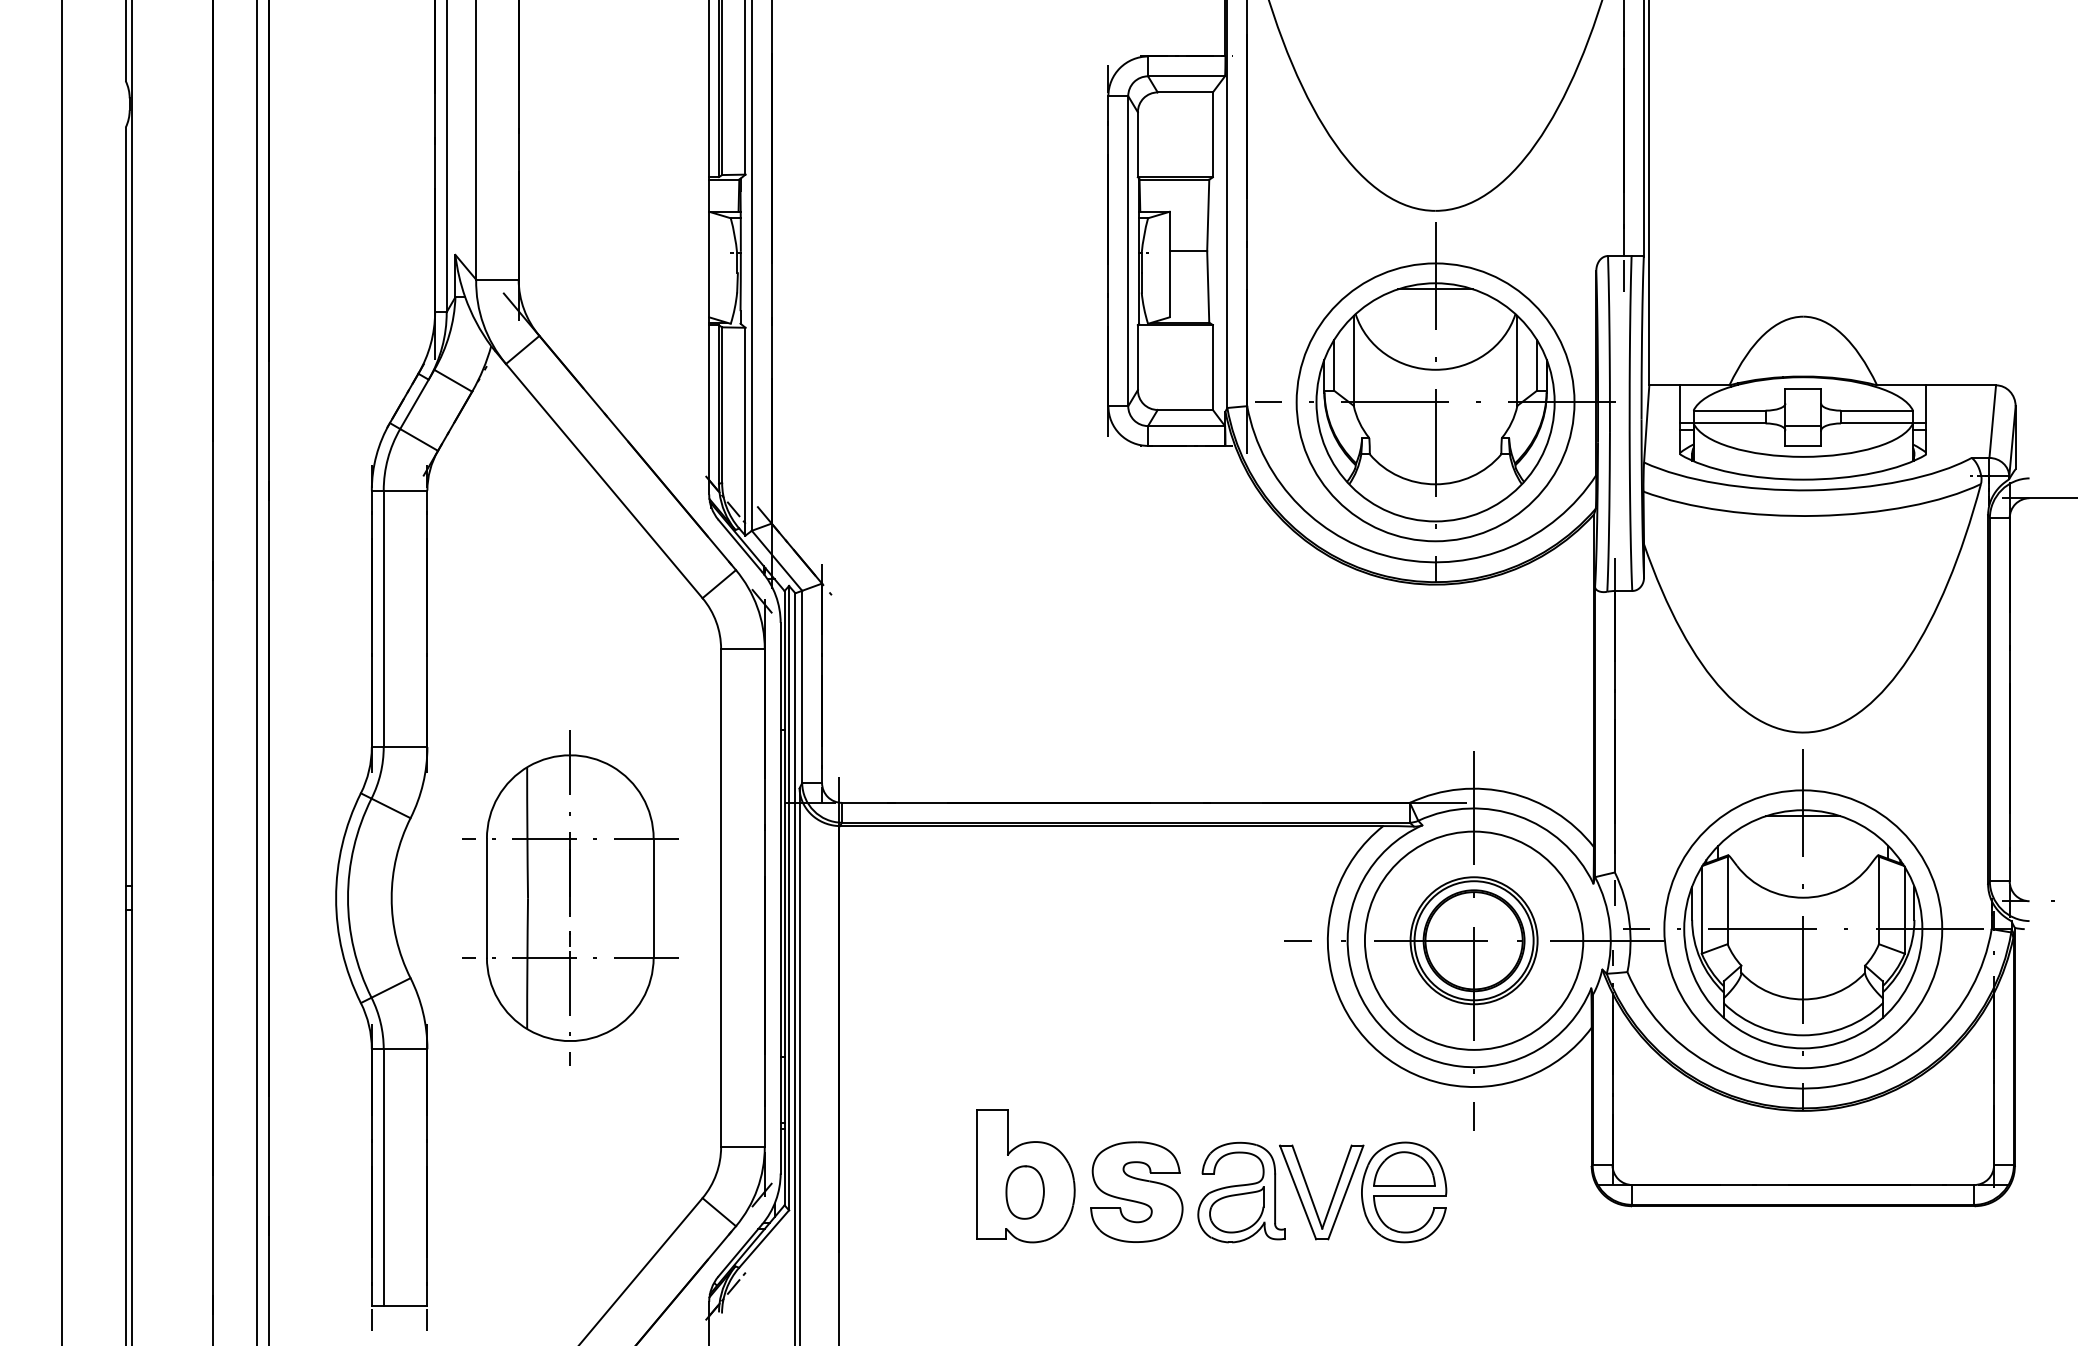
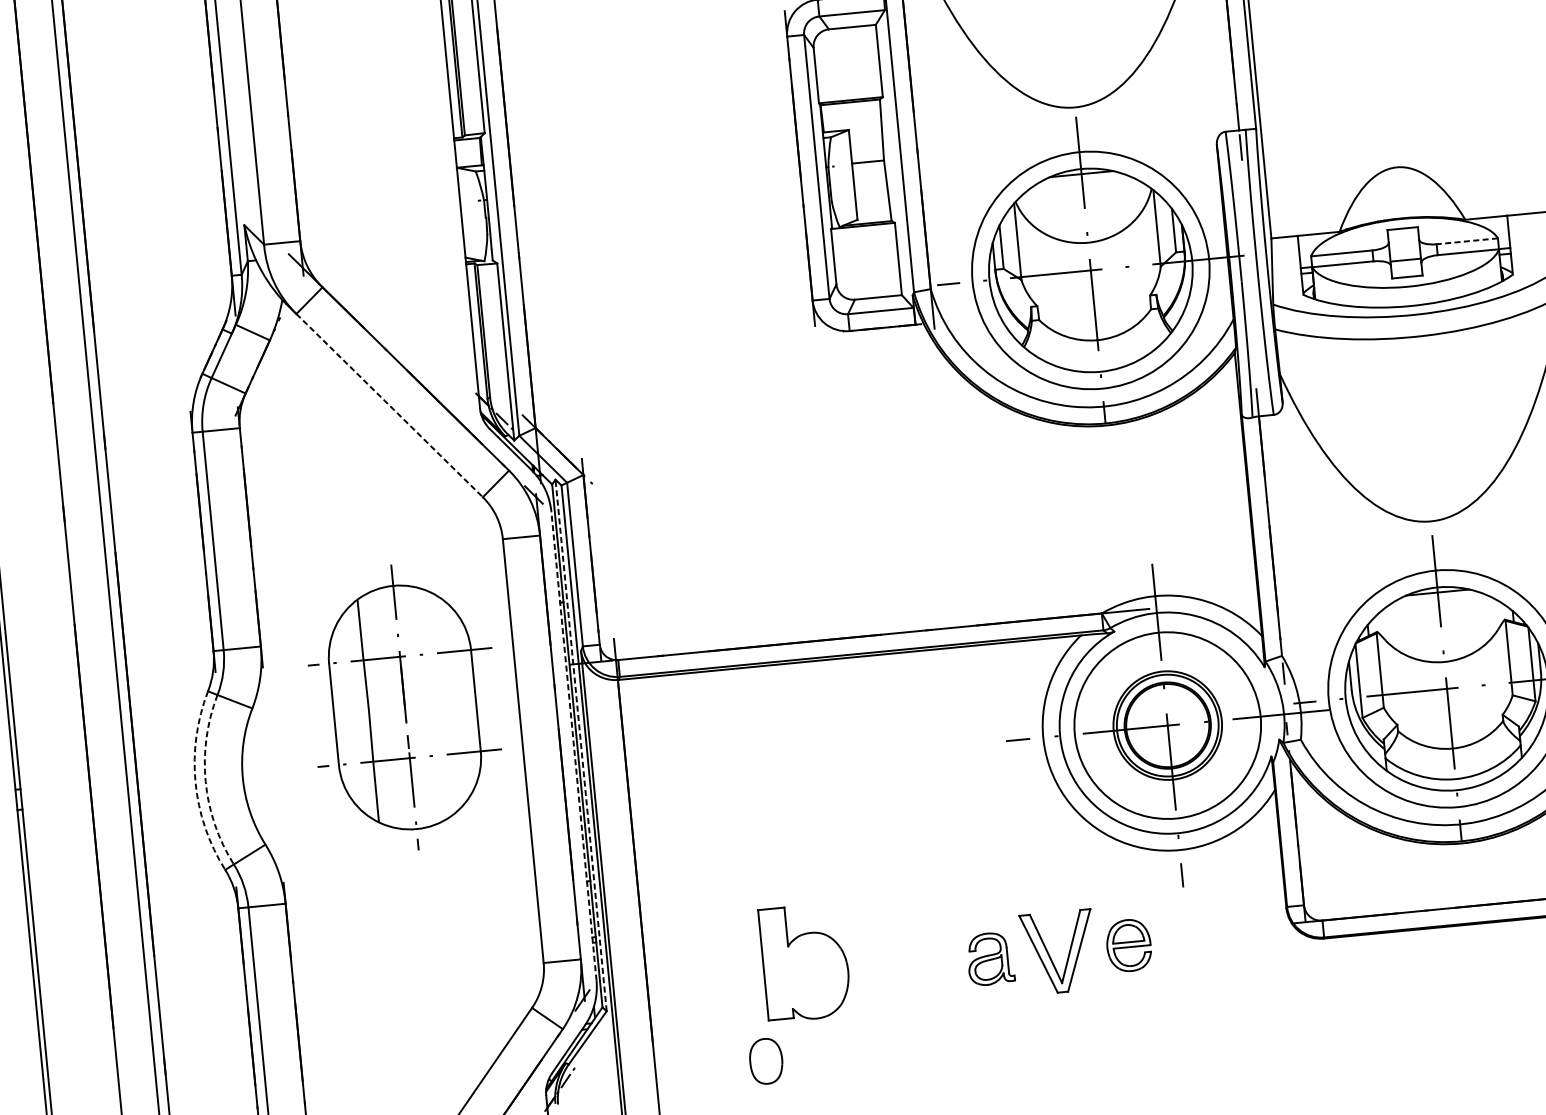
line: (1877, 410) -> (1467, 241), solid -> dashed
line: (604, 481) -> (389, 405), solid -> dashed
part: (570, 897) -> (405, 706), moved
line: (780, 897) -> (573, 745), solid -> dashed
line: (789, 897) -> (581, 744), solid -> dashed
arc: (336, 898) -> (195, 782), solid -> dashed
arc: (348, 898) -> (206, 781), solid -> dashed
part: (1136, 1191) -> (900, 966), removed
part: (1024, 1192) -> (765, 1061), moved
part: (1241, 1192) -> (990, 958), size x0.6
part: (1404, 1192) -> (1129, 945), size x0.6

